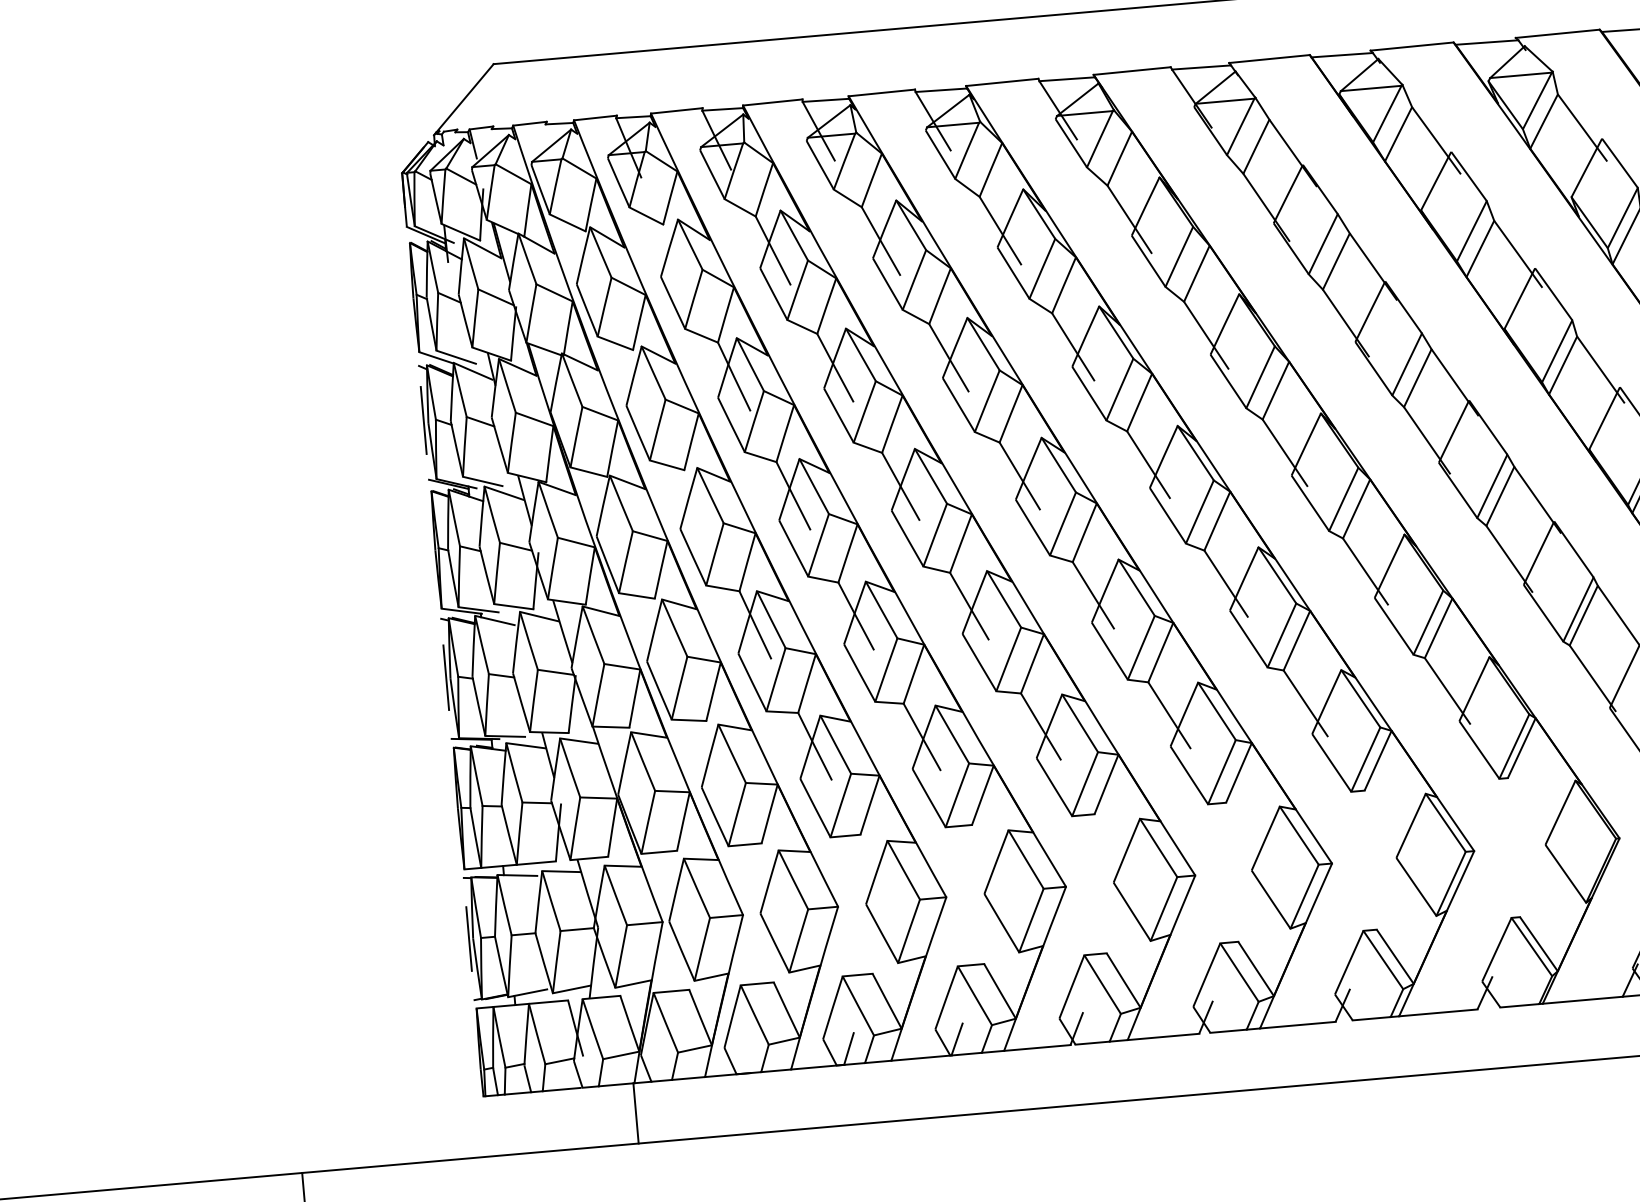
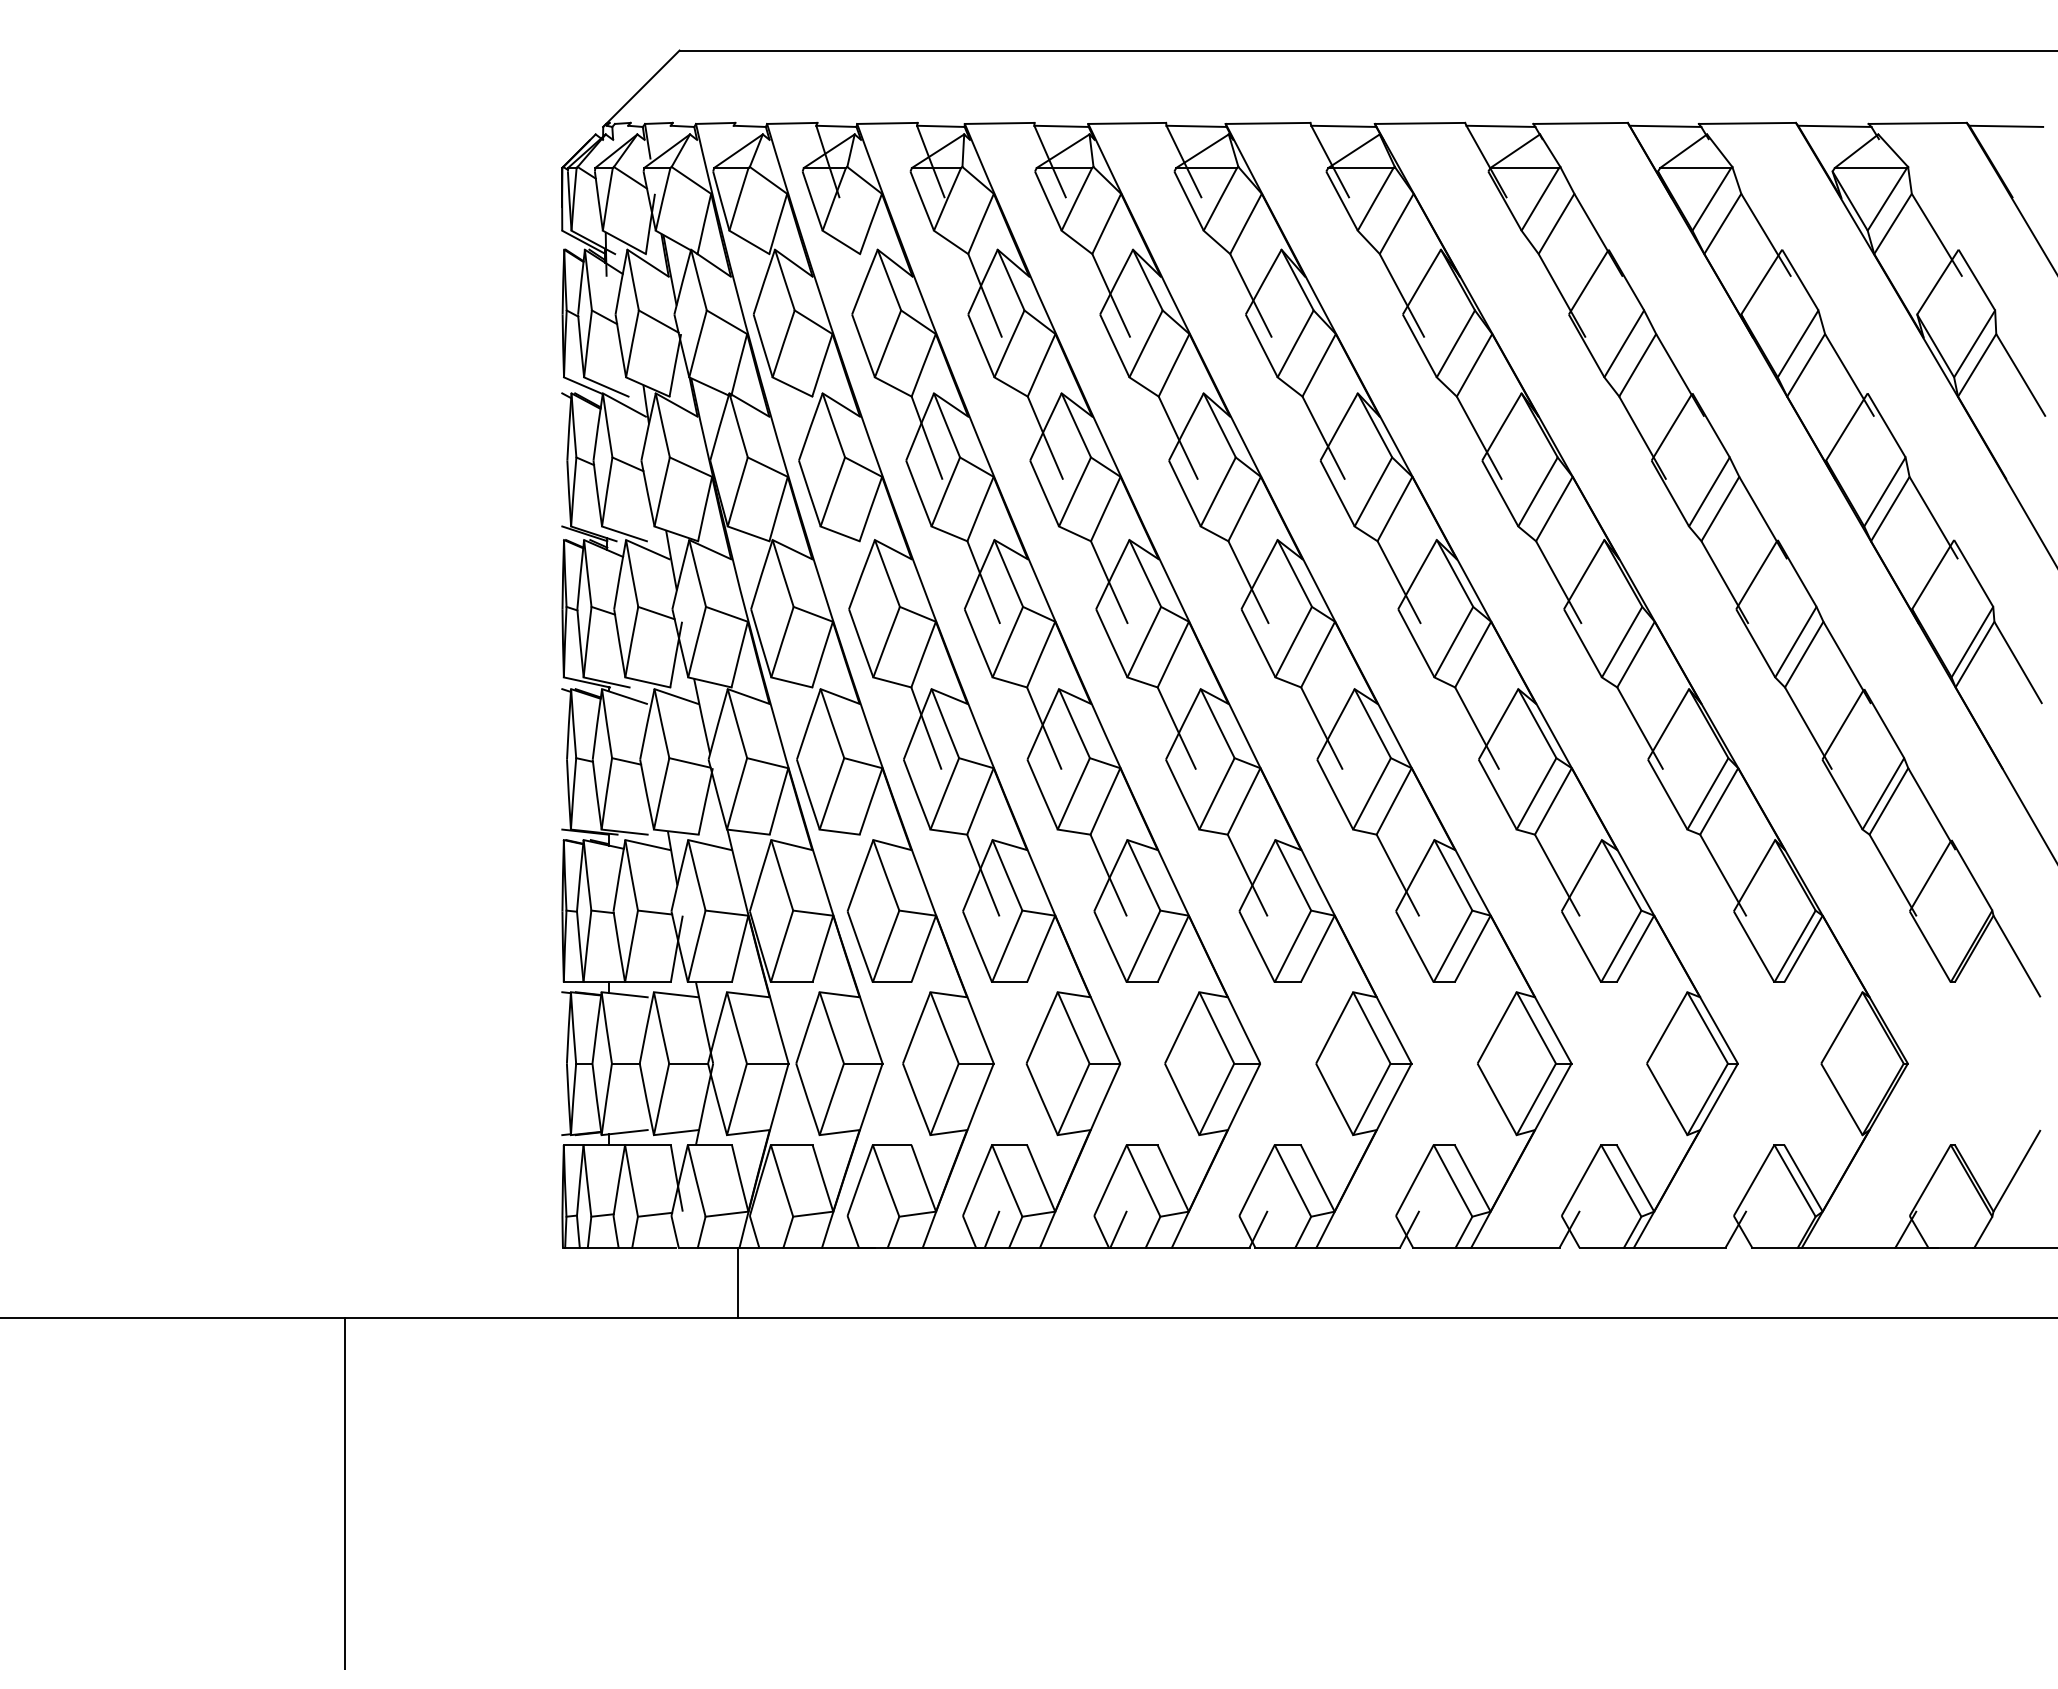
line: (423, 419) -> (562, 456), removed
line: (446, 677) -> (562, 757), removed
line: (469, 938) -> (562, 1063), removed

